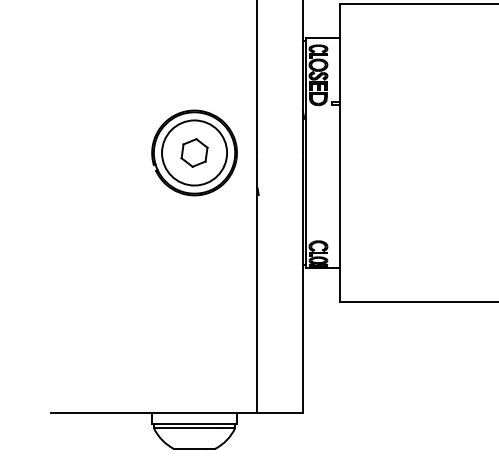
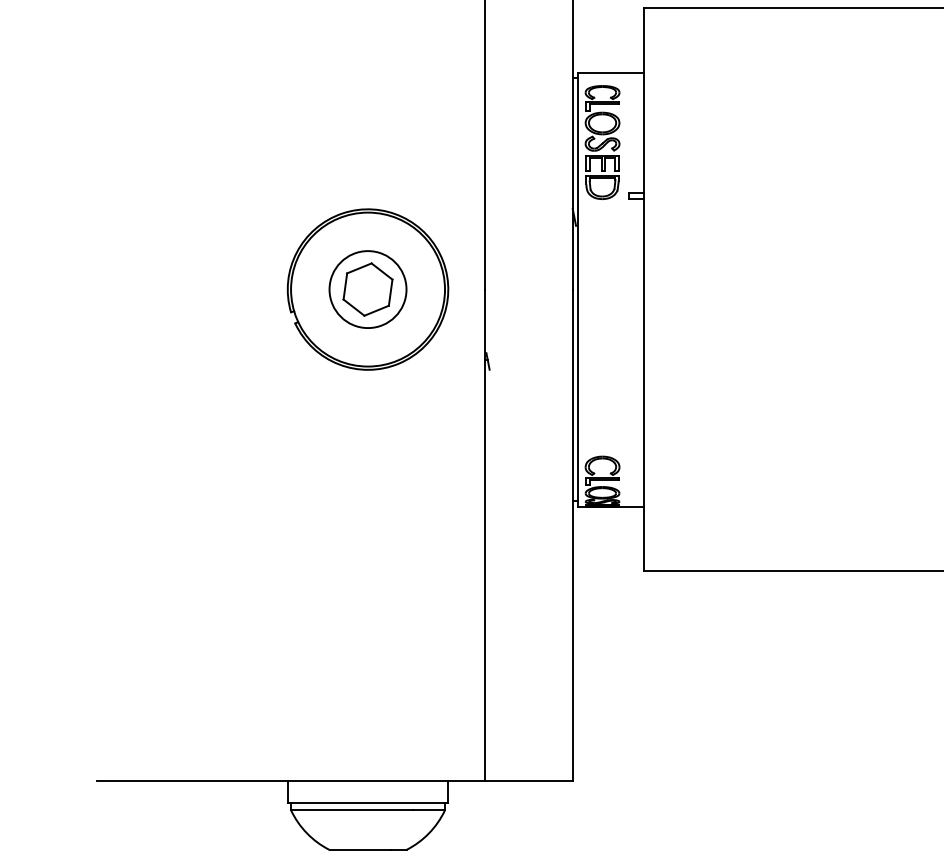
circle: (194, 152) -> (367, 288), size x0.62

